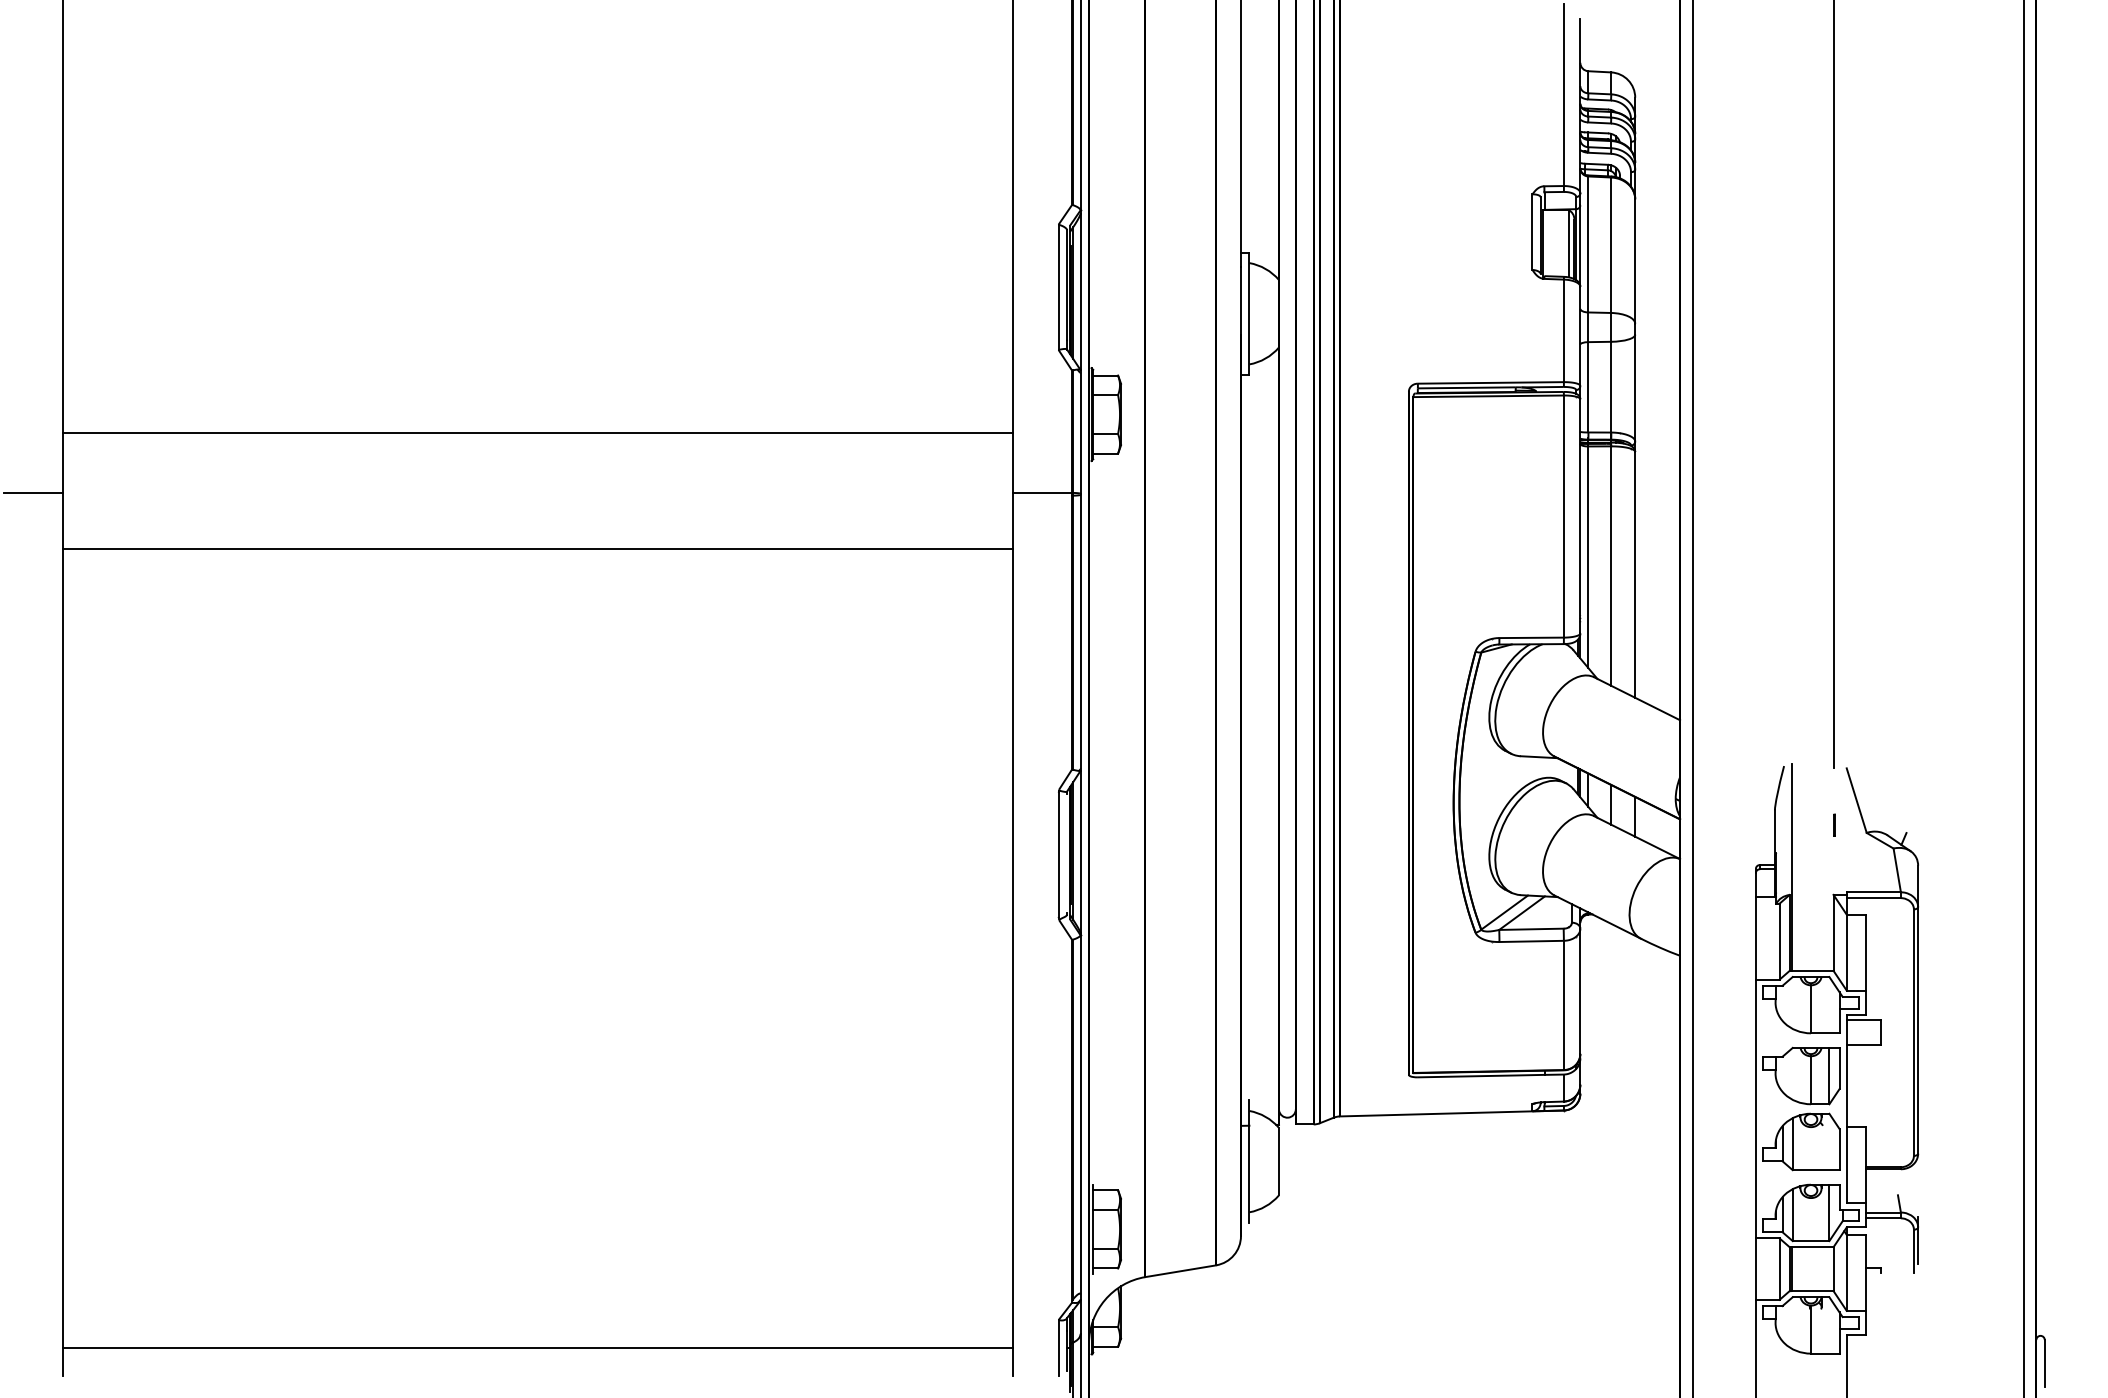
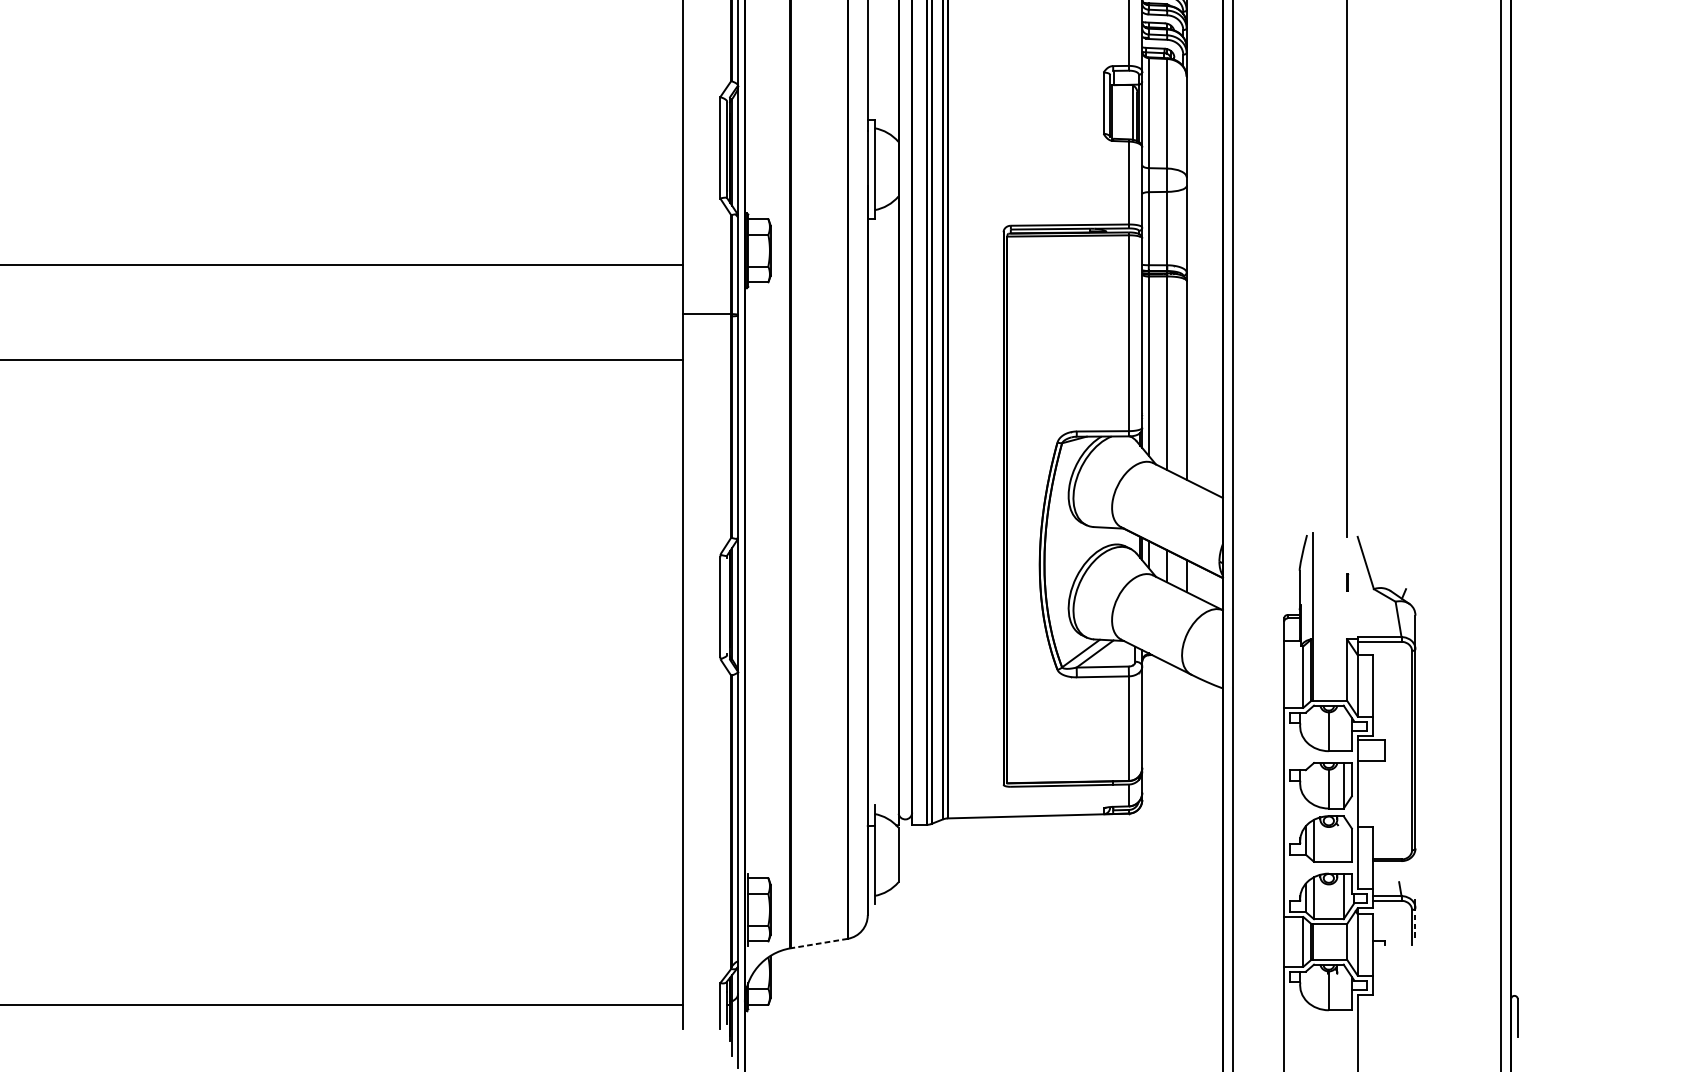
line: (1918, 1245) -> (1415, 922), solid -> dashed
line: (1180, 1271) -> (818, 943), solid -> dashed

